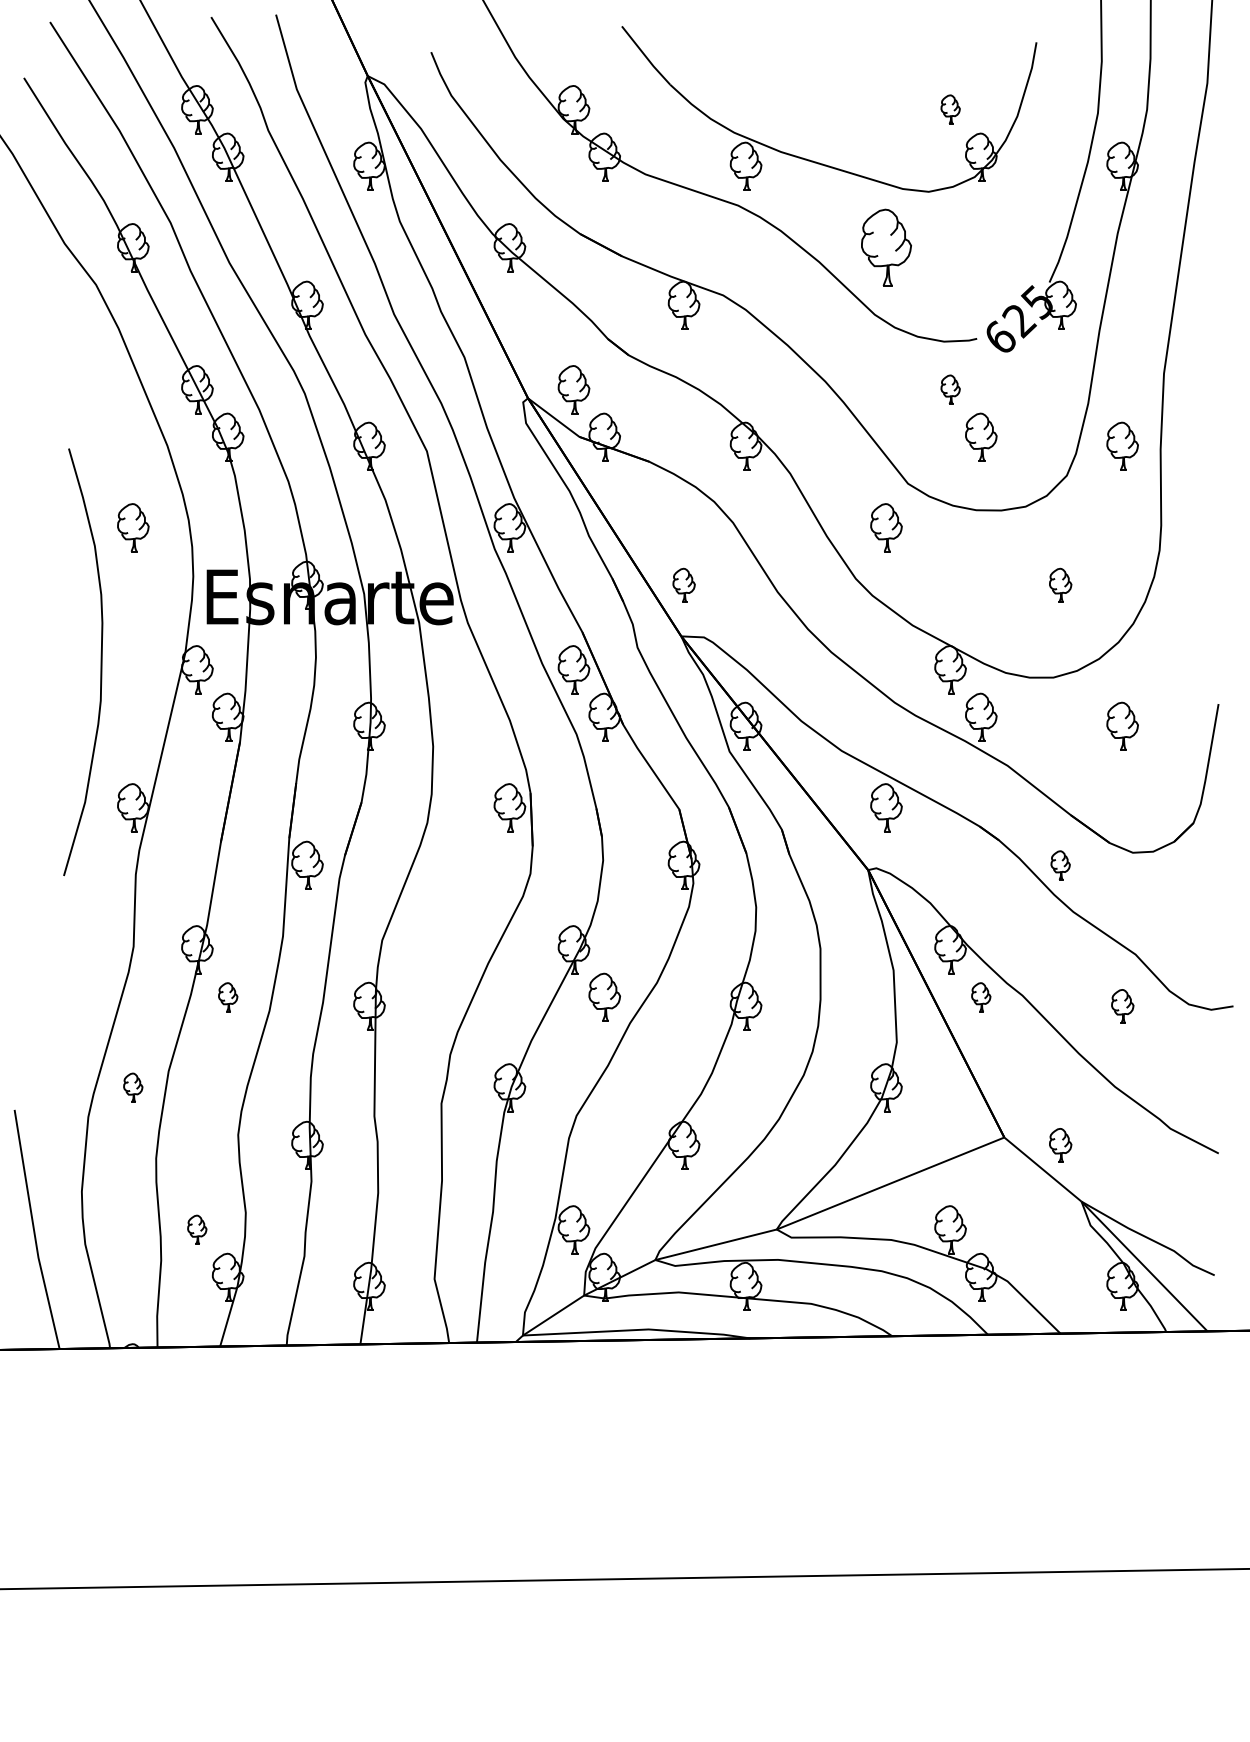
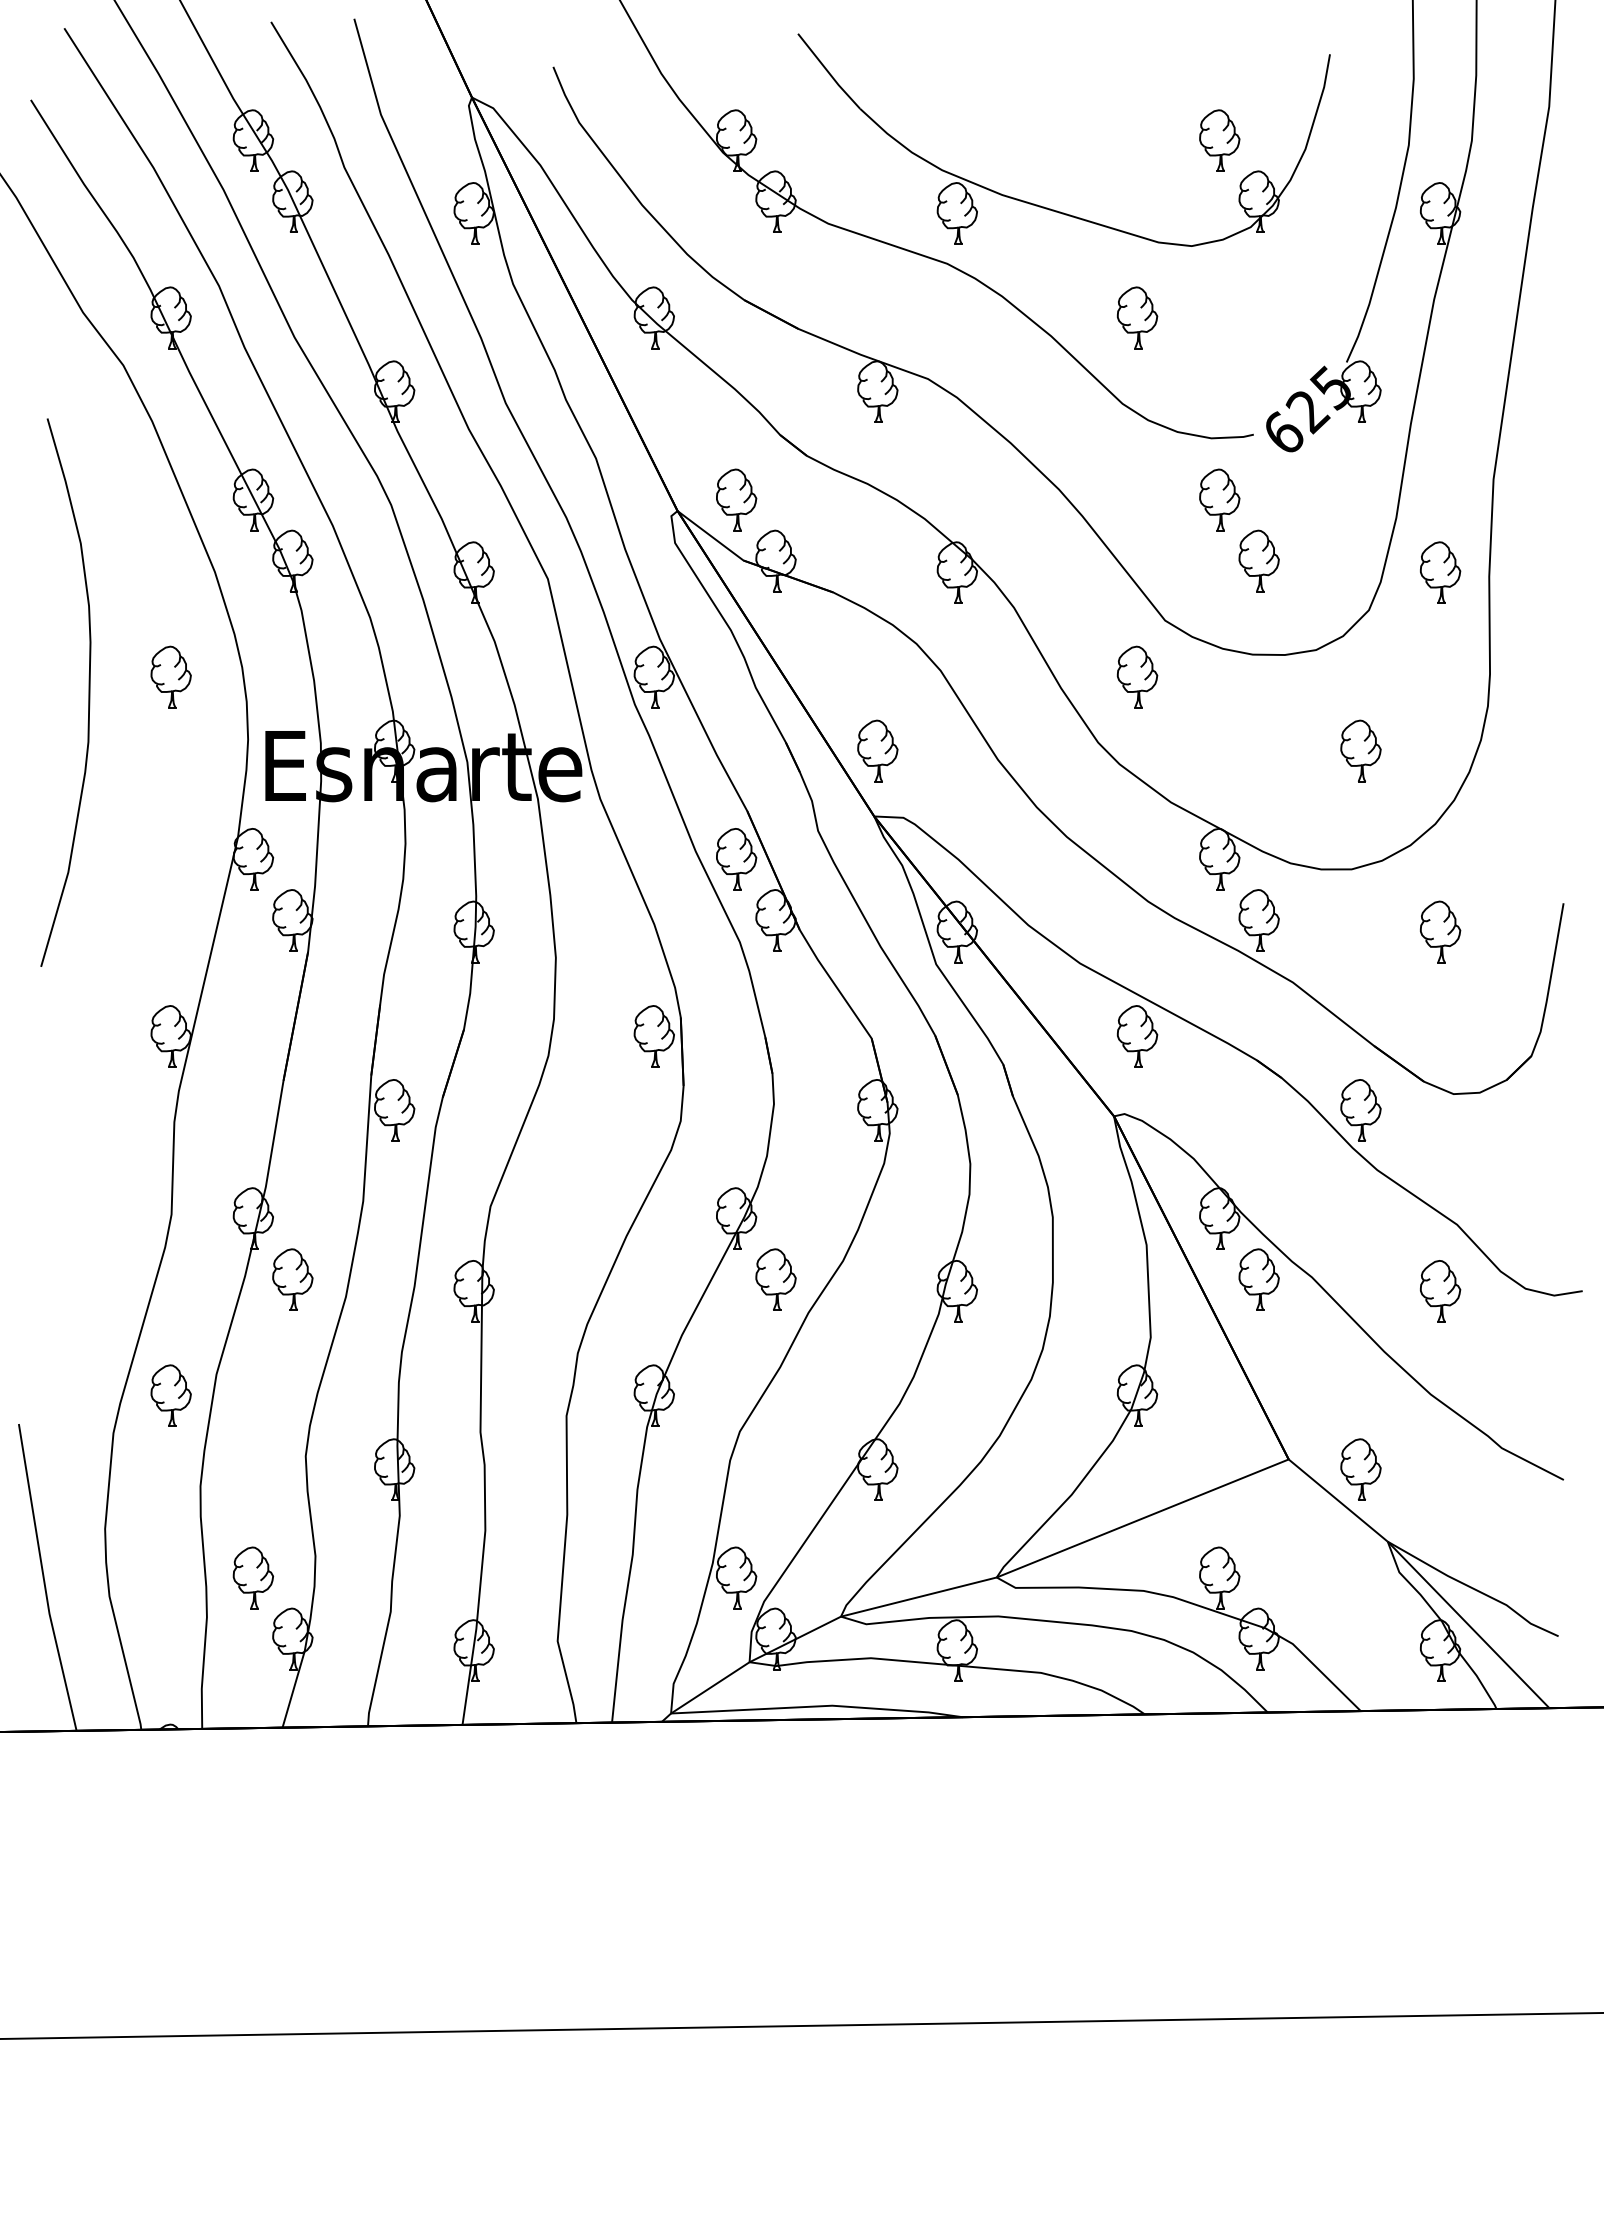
part: (950, 109) -> (1219, 140), size x1.67
part: (886, 247) -> (1137, 317), size x0.62
part: (950, 389) -> (1219, 499), size x1.67
part: (683, 584) -> (877, 750), size x1.43
part: (1060, 584) -> (1360, 750), size x1.43
curve: (100, 662) -> (88, 692), moved
part: (1060, 865) -> (1360, 1110), size x1.67
part: (227, 997) -> (292, 1279), size x1.67
part: (980, 997) -> (1258, 1279), size x1.67
part: (1122, 1006) -> (1440, 1291), size x1.43
part: (132, 1087) -> (170, 1395), size x1.67
part: (1060, 1145) -> (1360, 1469), size x1.43
part: (196, 1229) -> (252, 1577), size x1.67

